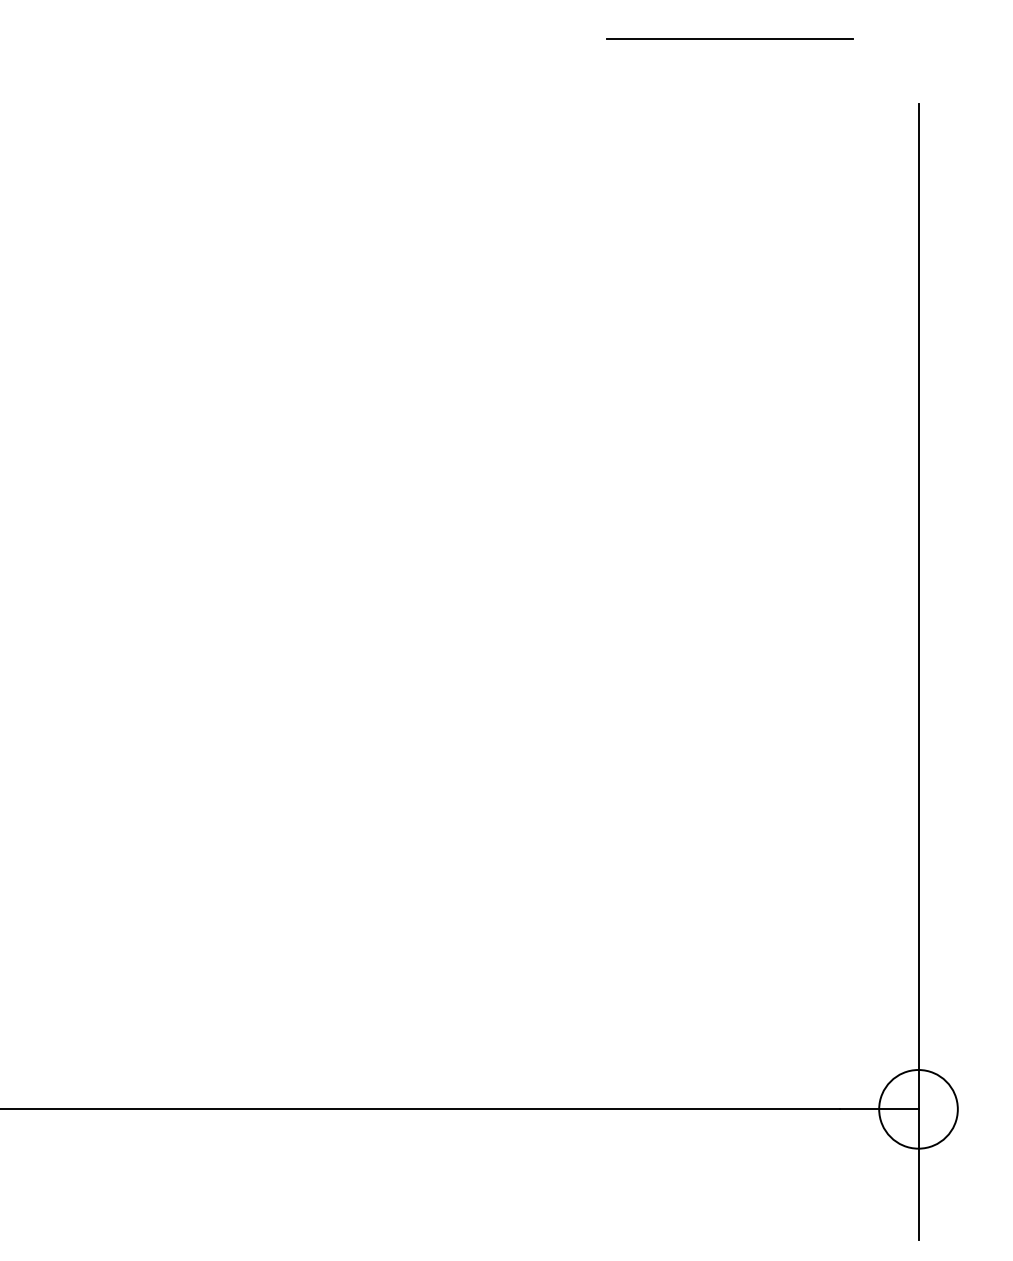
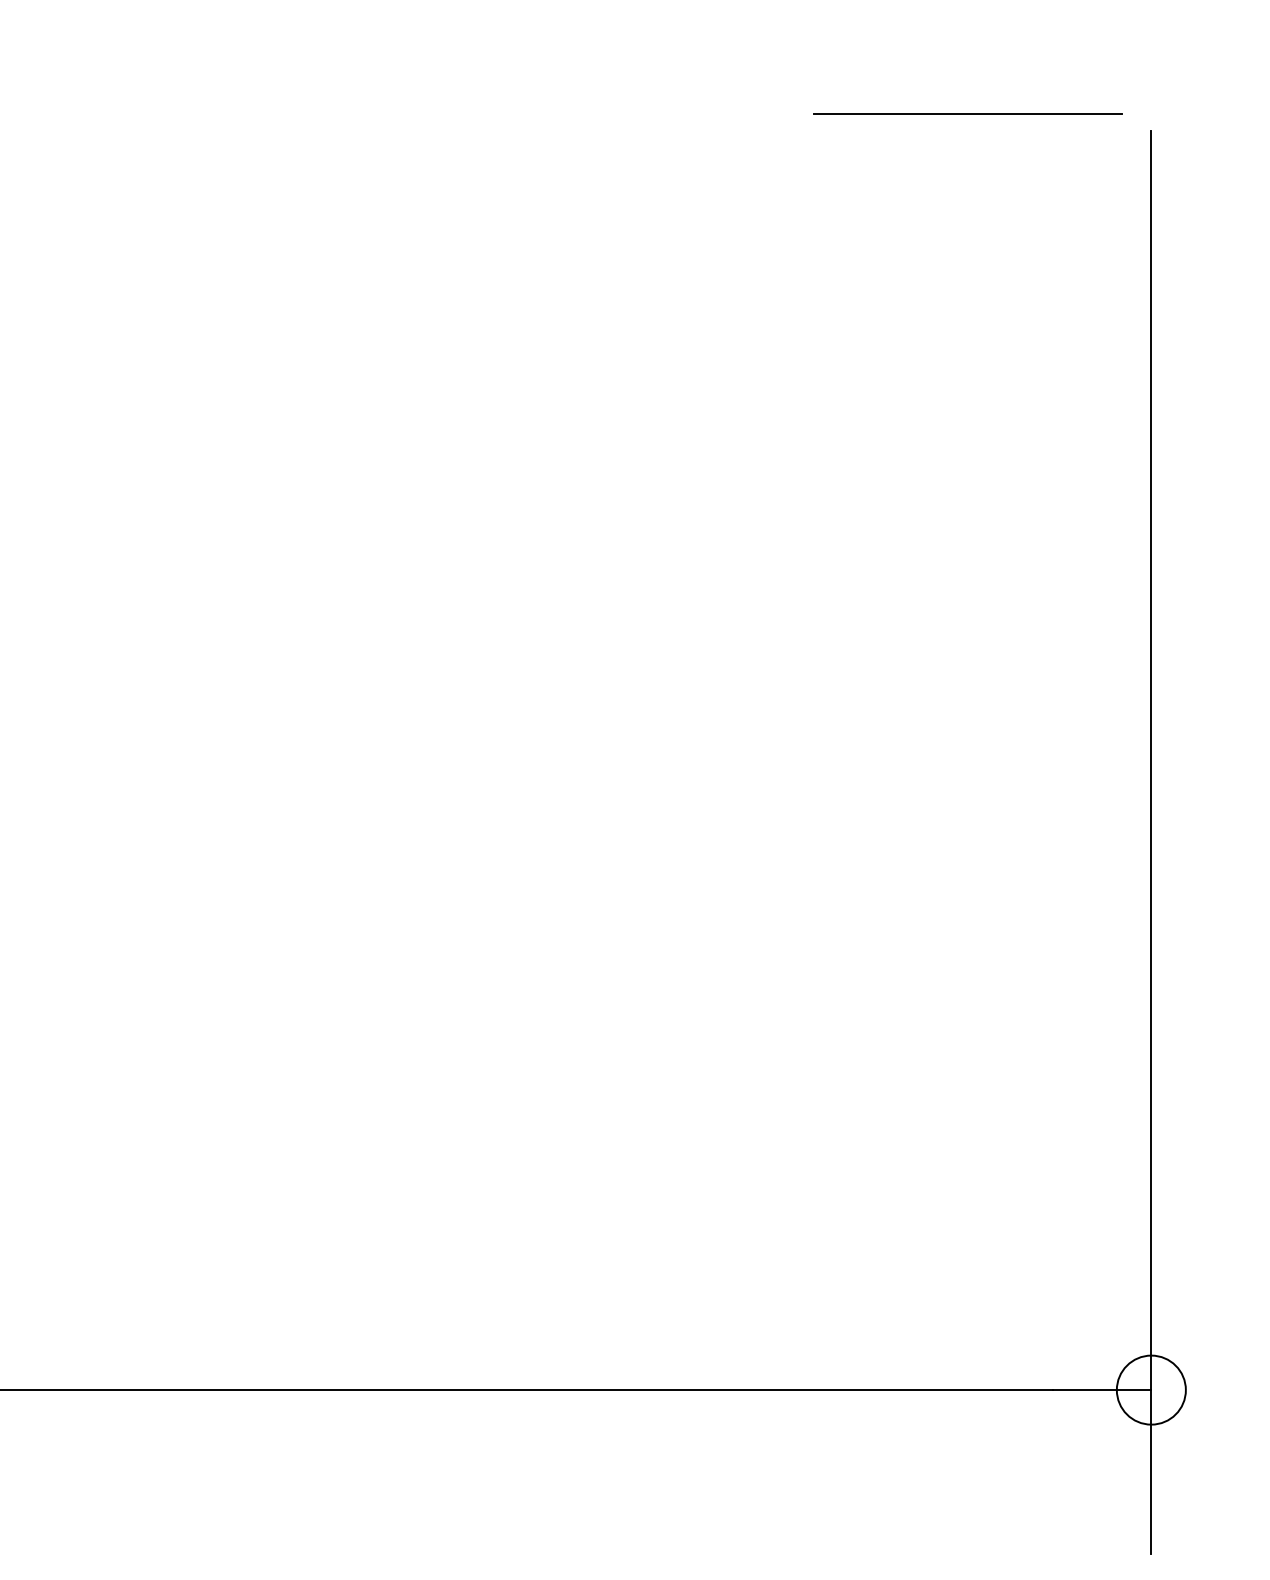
line: (729, 38) -> (967, 113), moved
circle: (918, 1108) -> (1151, 1389), size x0.7

